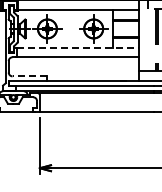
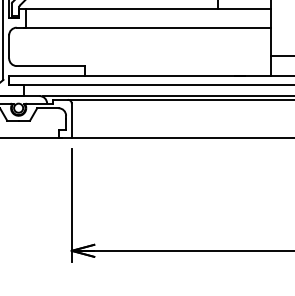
line: (78, 47) -> (149, 8), dashed -> solid
line: (29, 76) -> (50, 66), dashed -> solid

